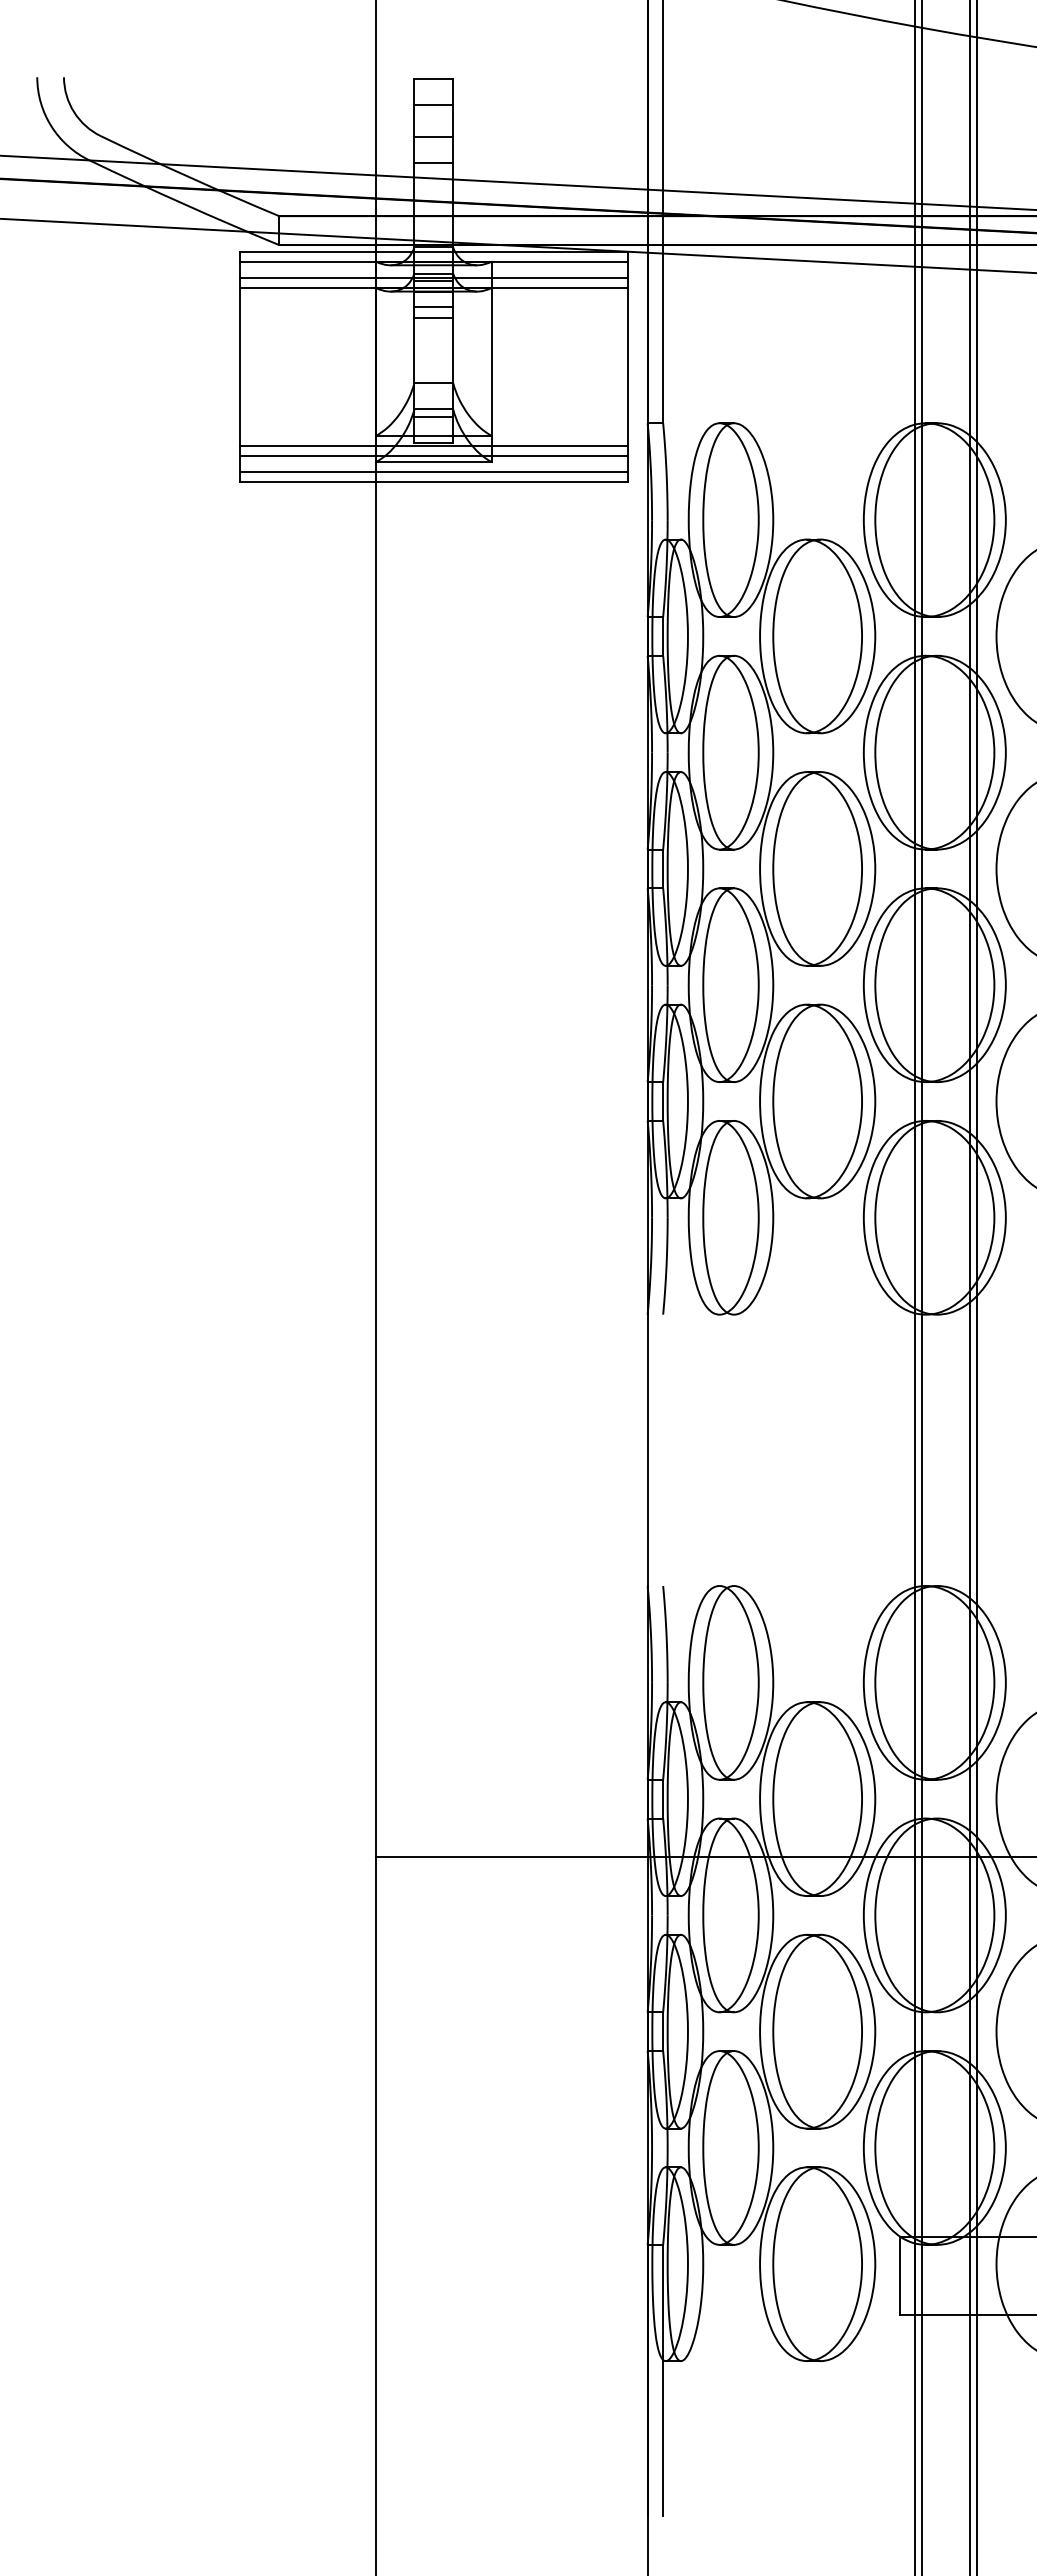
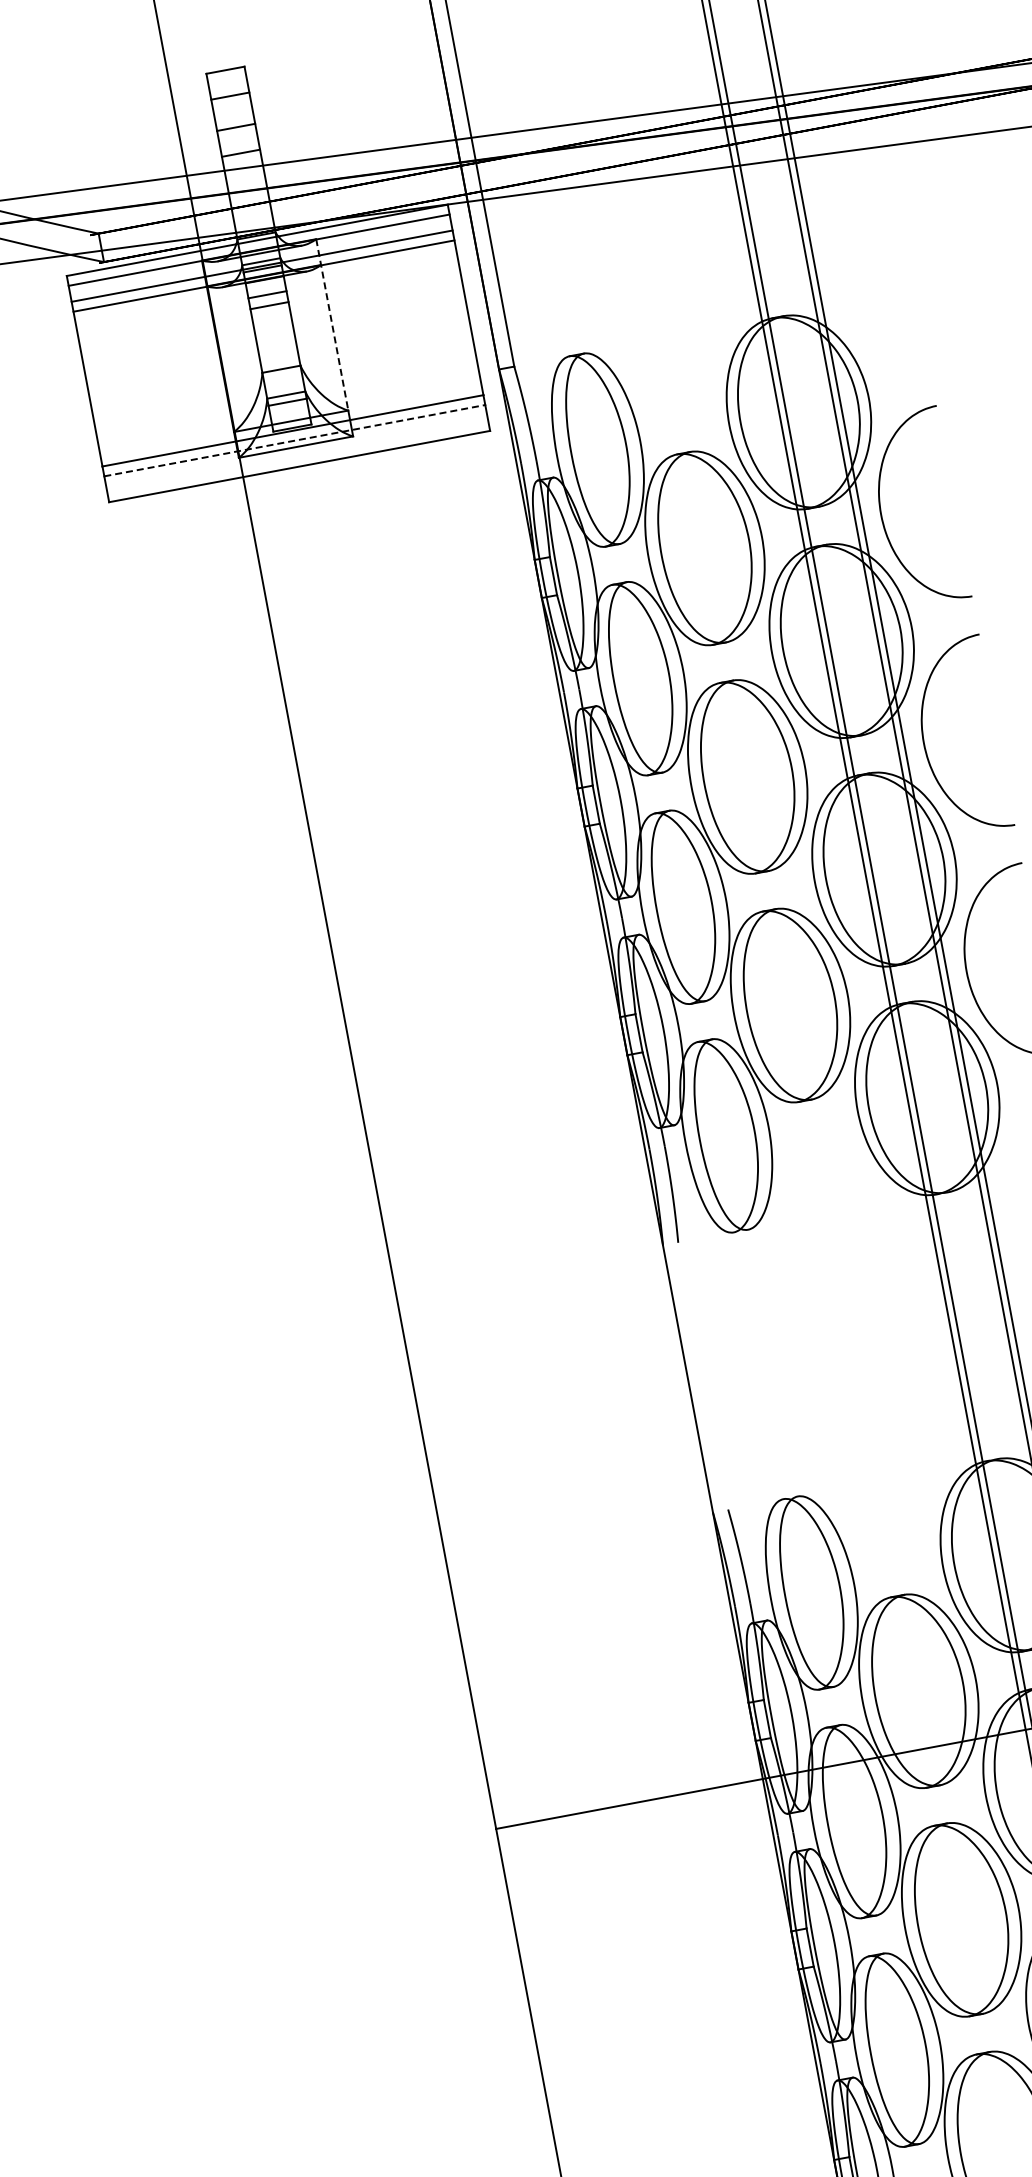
line: (491, 349) -> (331, 325), solid -> dashed
line: (433, 455) -> (294, 440), solid -> dashed
line: (433, 471) -> (297, 456), removed

